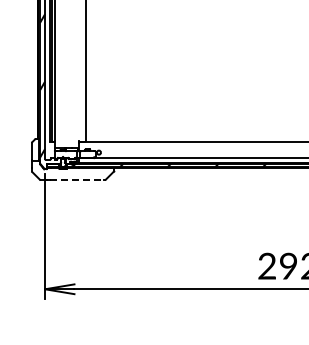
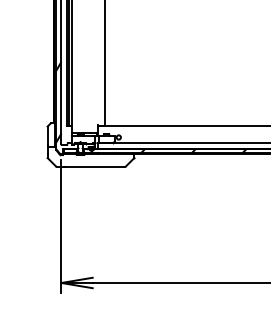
line: (76, 180) -> (94, 167), dashed -> solid

